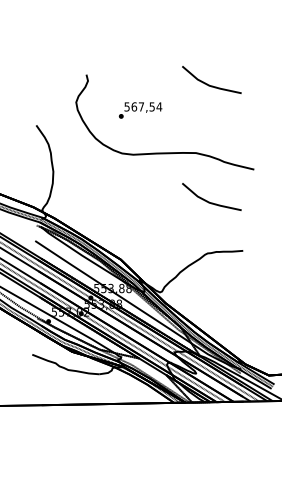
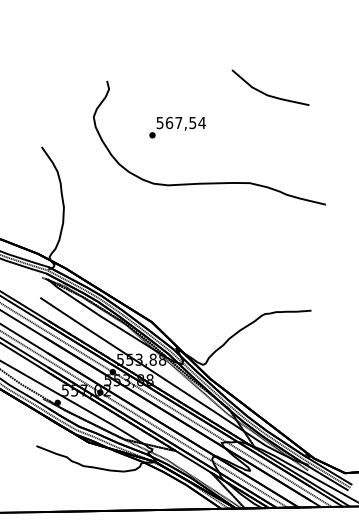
line: (209, 201) -> (267, 246), removed

